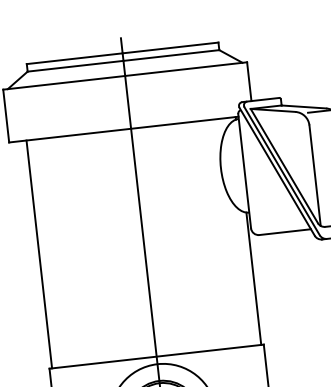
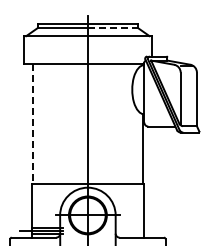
line: (172, 55) -> (113, 28), solid -> dashed
line: (38, 253) -> (32, 123), solid -> dashed

